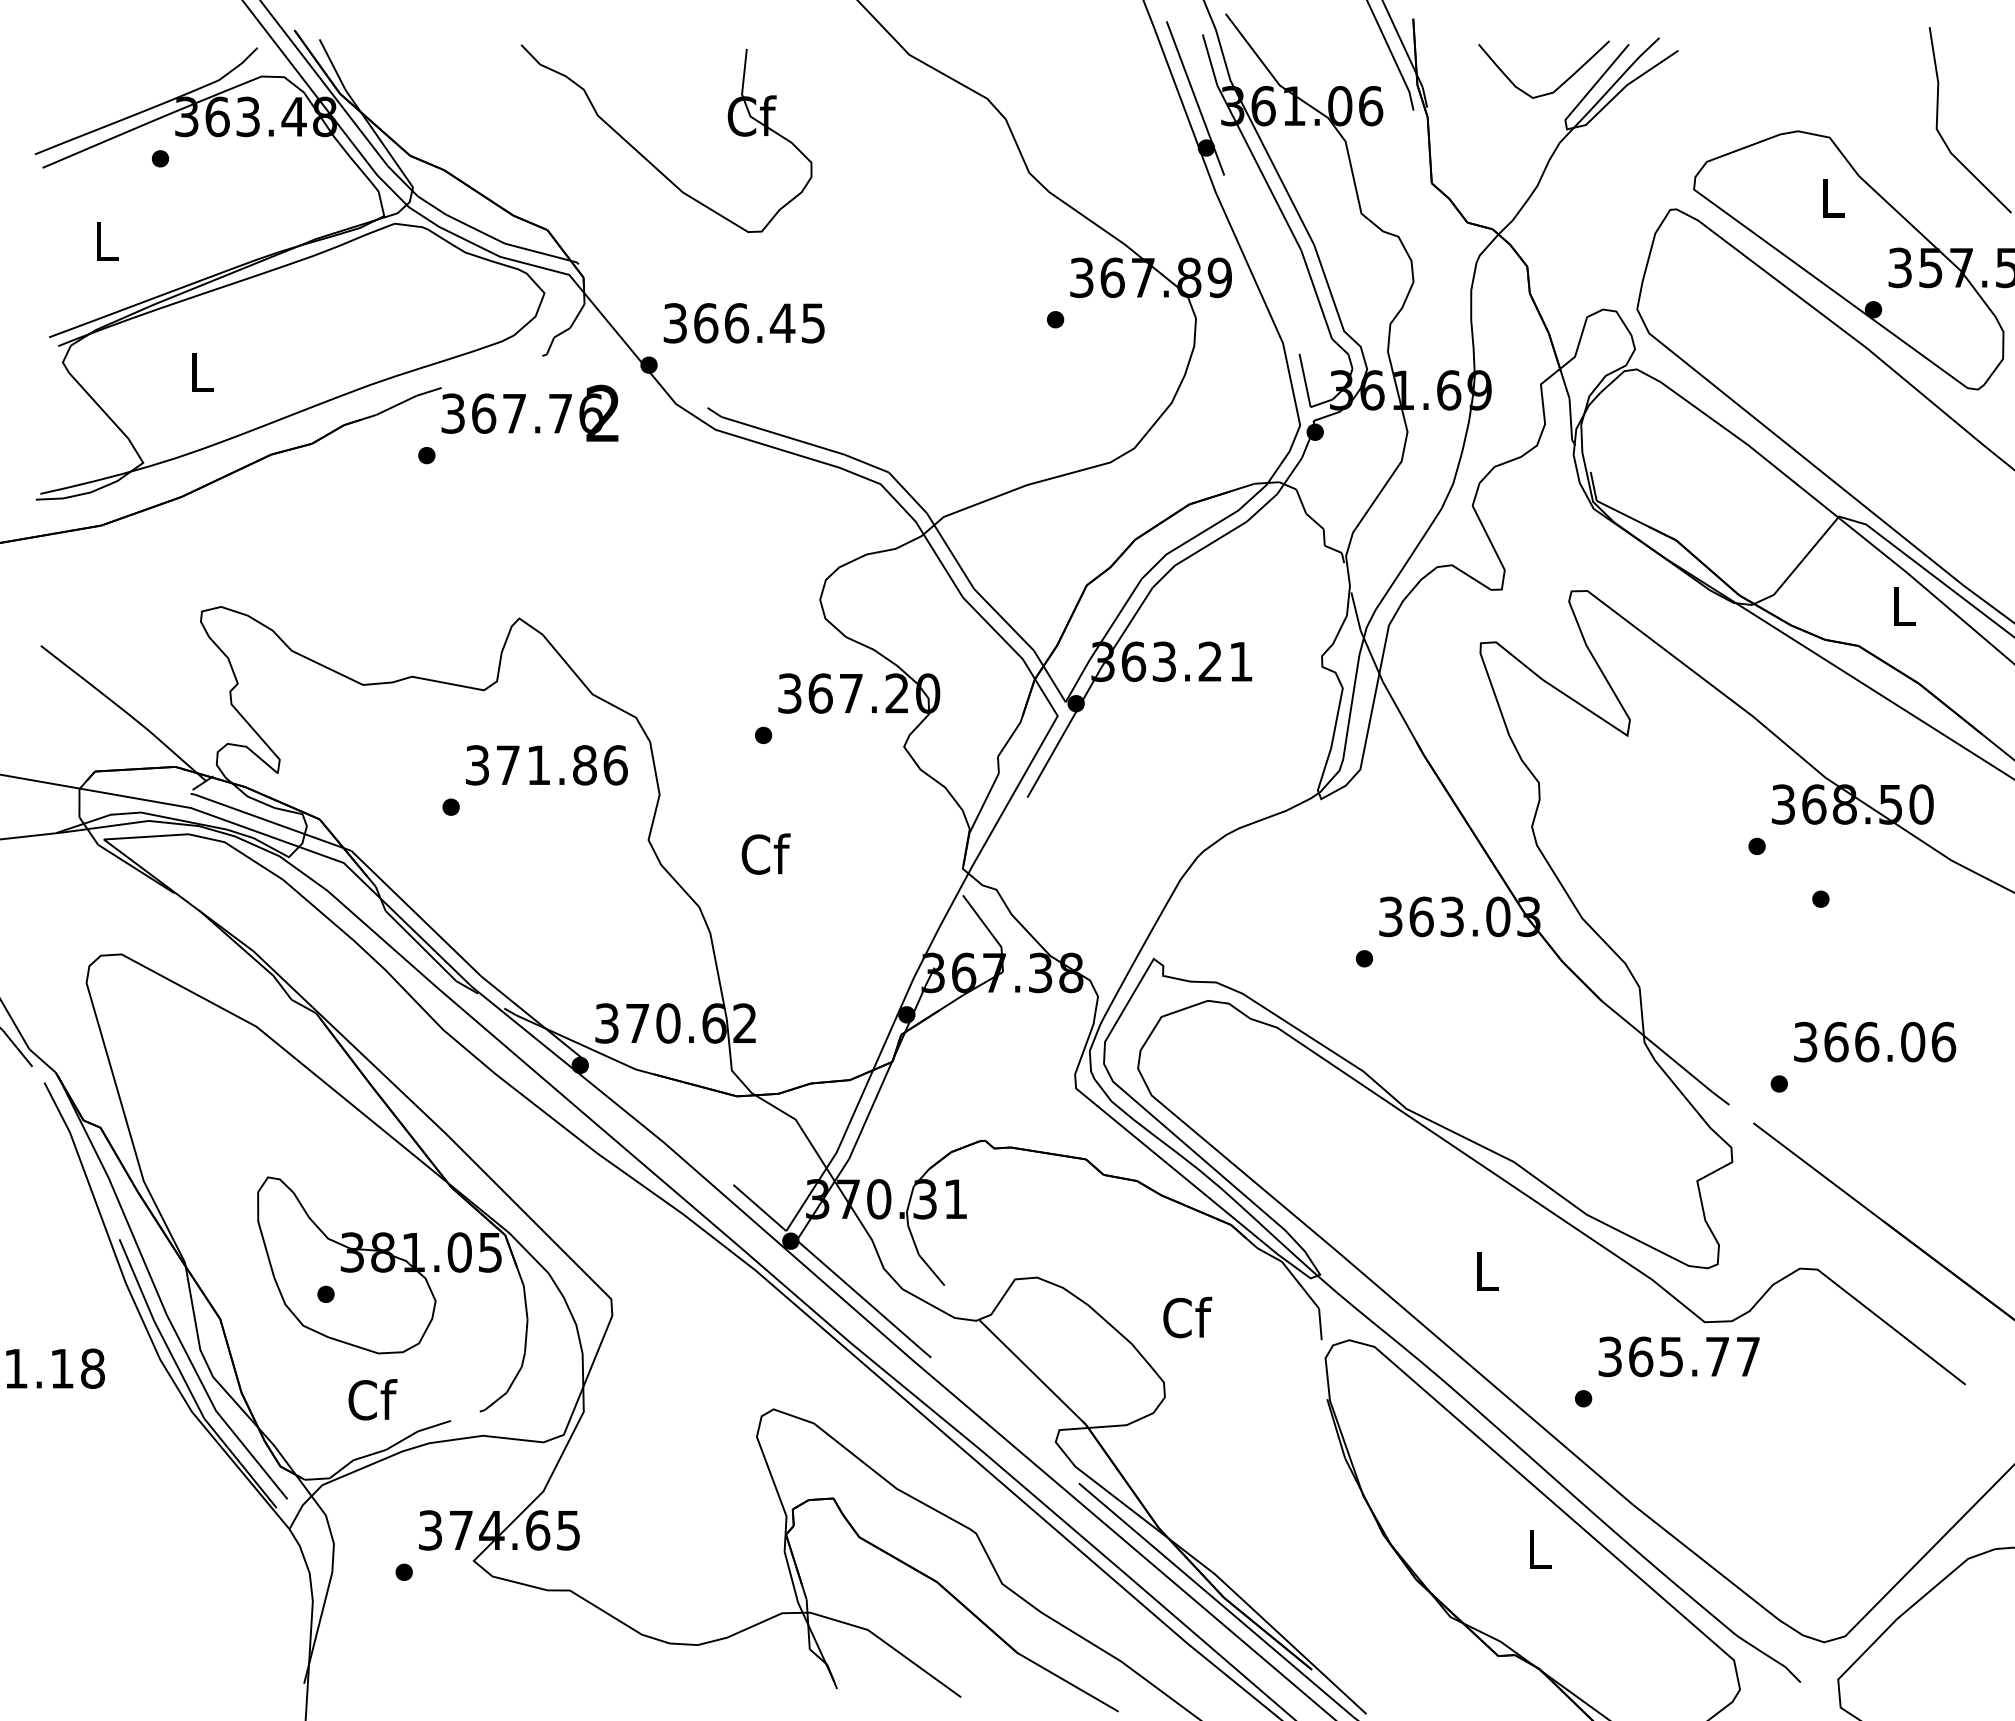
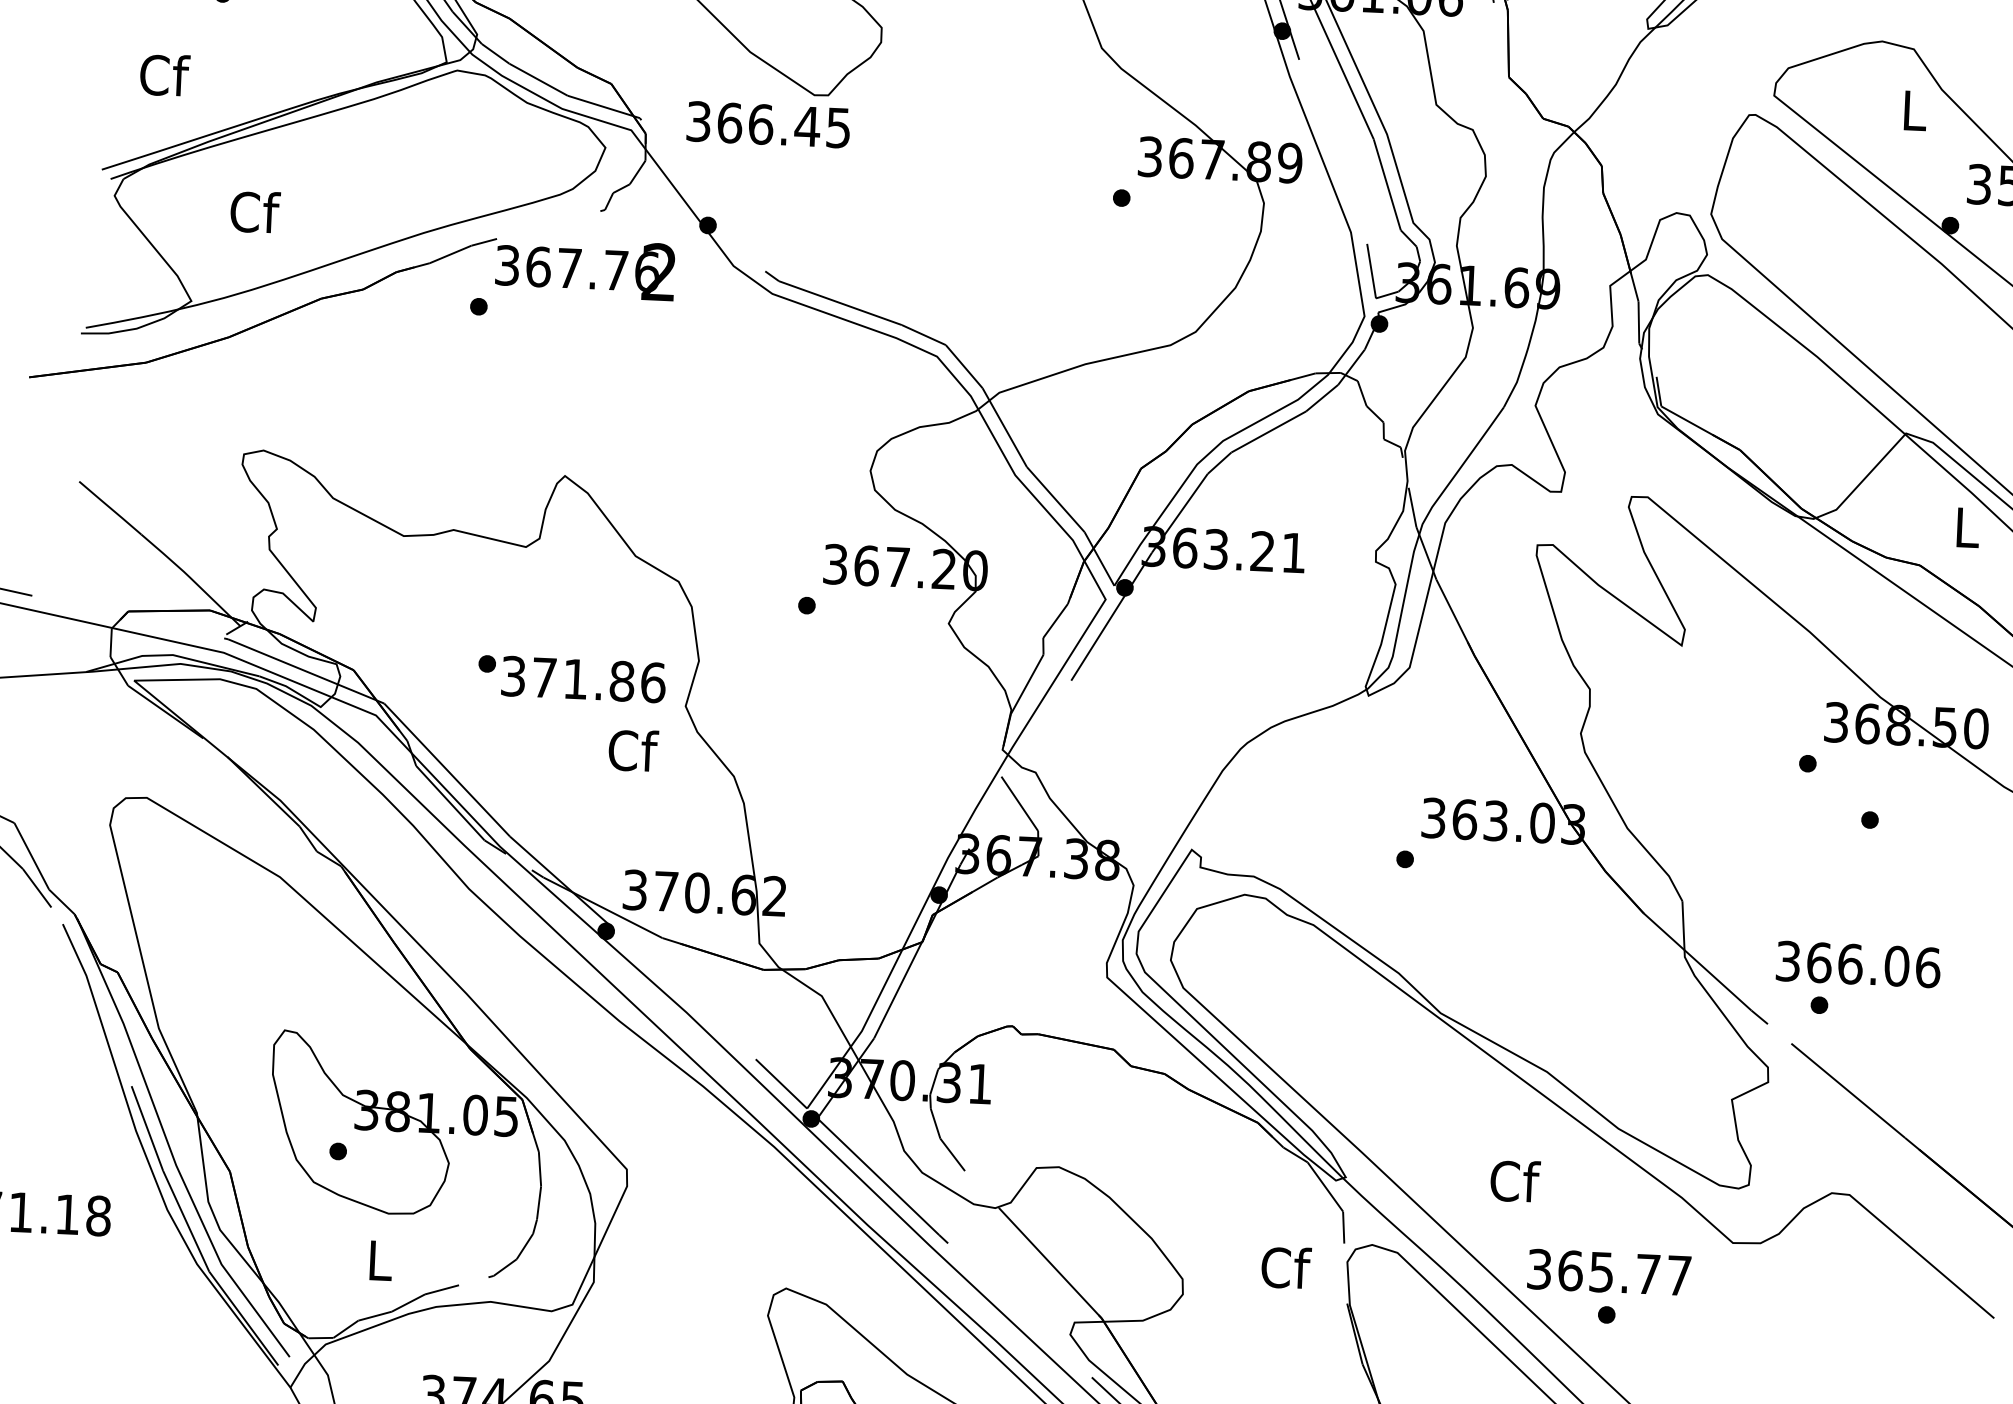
text: (106, 241) -> (164, 75), L -> Cf
text: (743, 323) -> (767, 124), moved
text: (202, 371) -> (255, 211), L -> Cf
text: (546, 765) -> (583, 679), moved
text: (765, 853) -> (632, 749), moved
text: (1875, 1041) -> (1859, 963), moved
text: (1487, 1270) -> (1515, 1180), L -> Cf
text: (1187, 1317) -> (1286, 1267), moved
text: (1678, 1356) -> (1608, 1272), moved
text: (372, 1399) -> (380, 1260), Cf -> L

